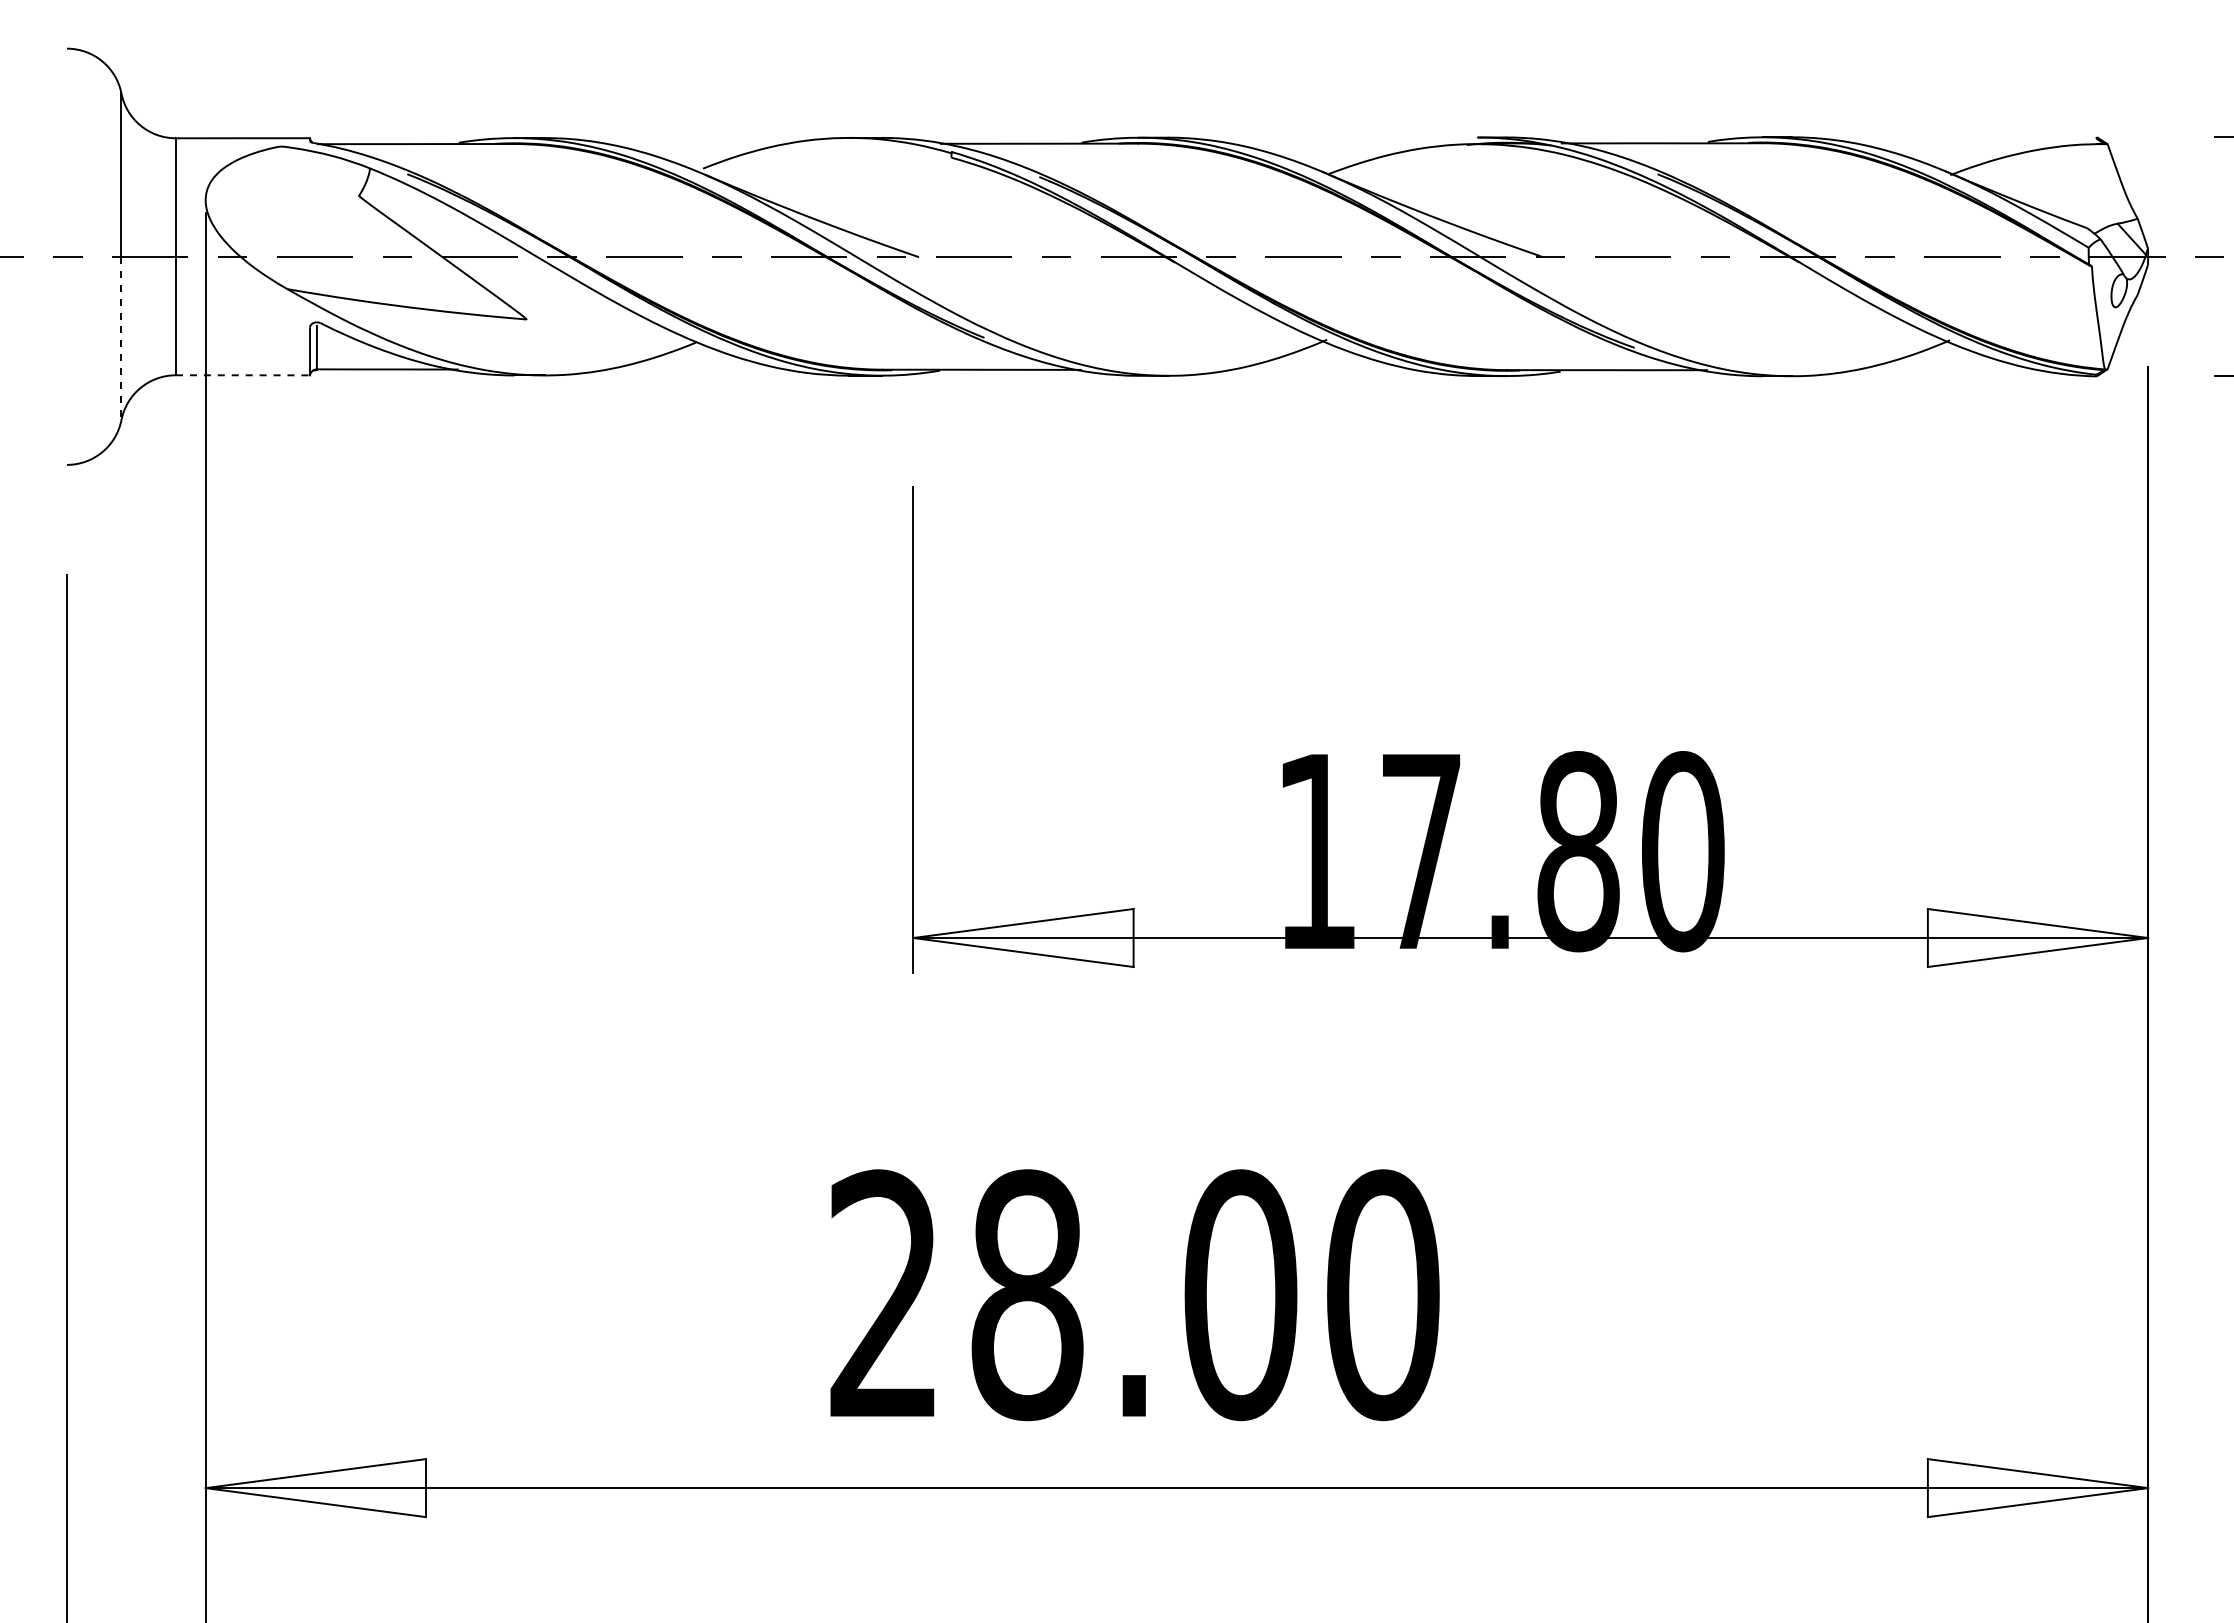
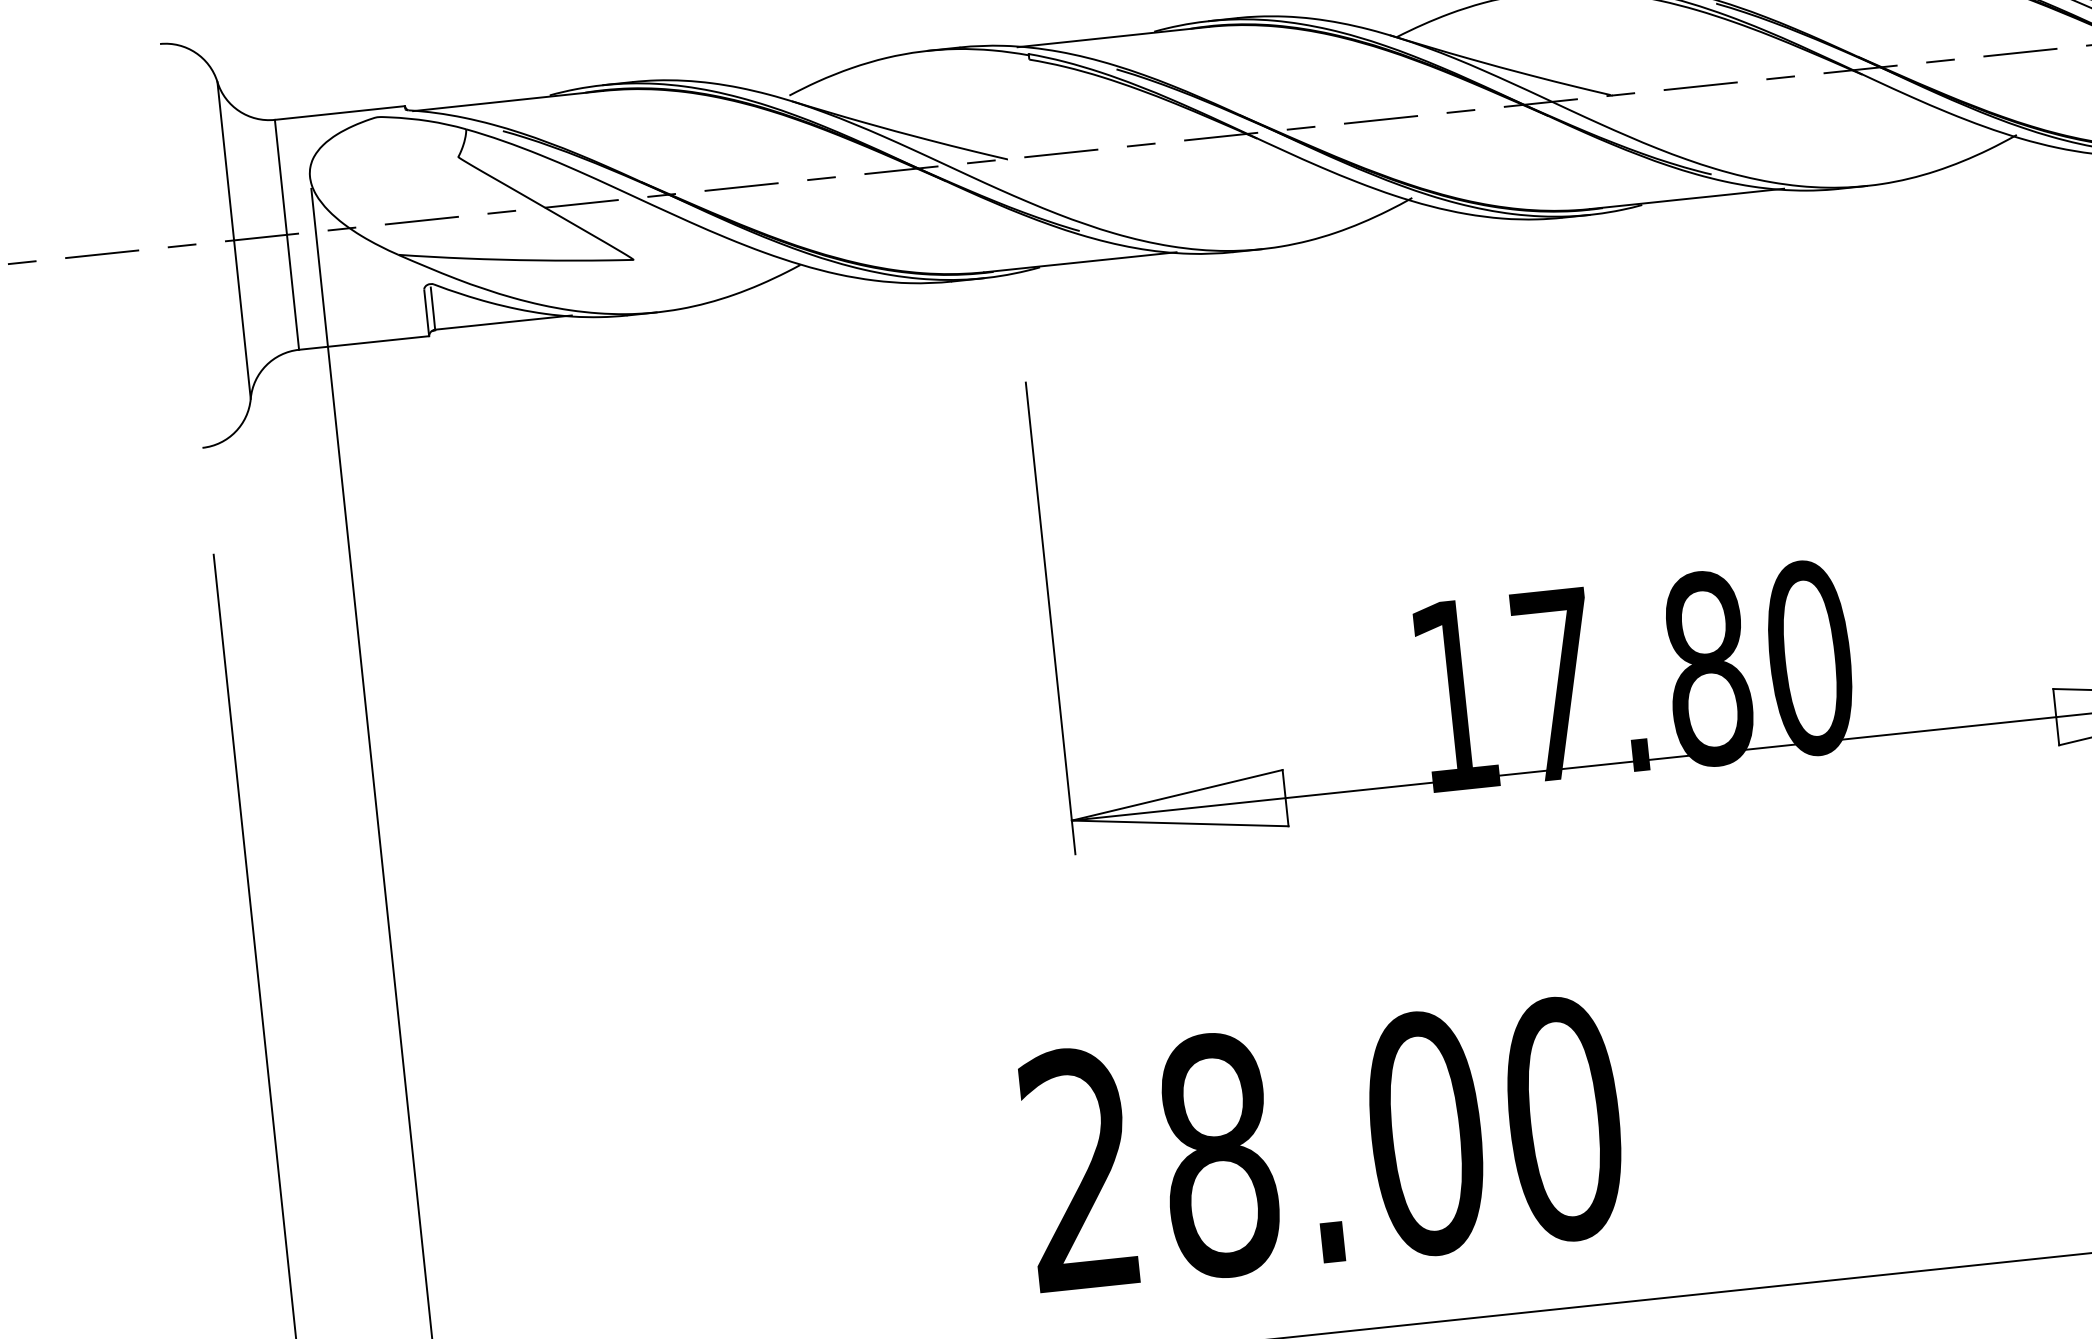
line: (121, 338) -> (242, 319), dashed -> solid
line: (243, 375) -> (364, 343), dashed -> solid

